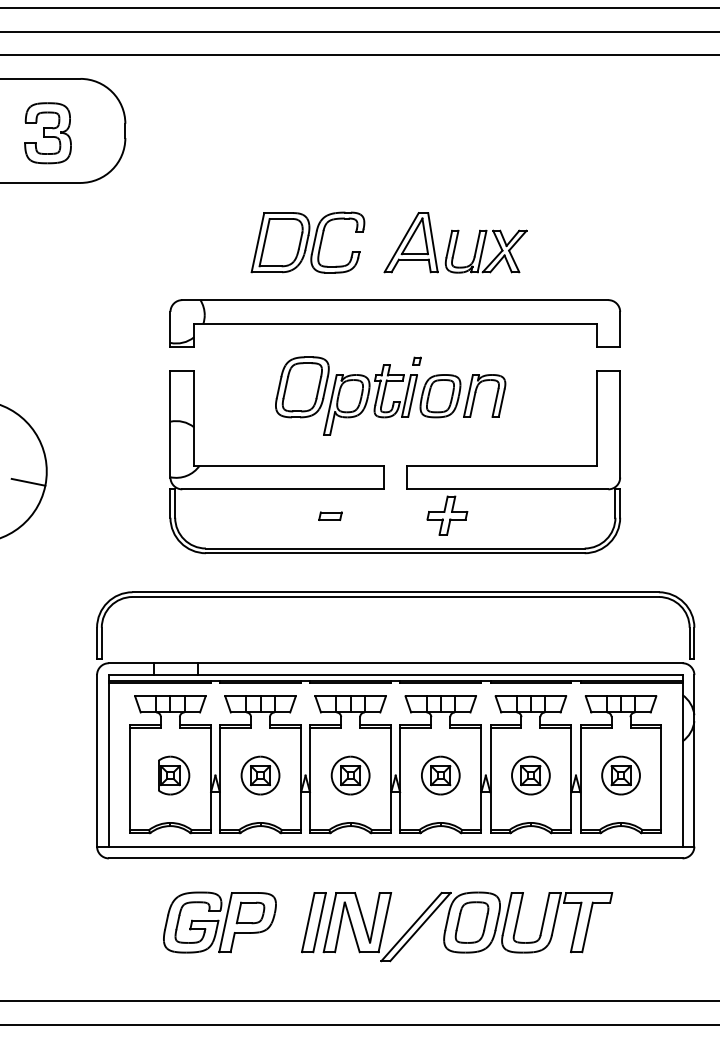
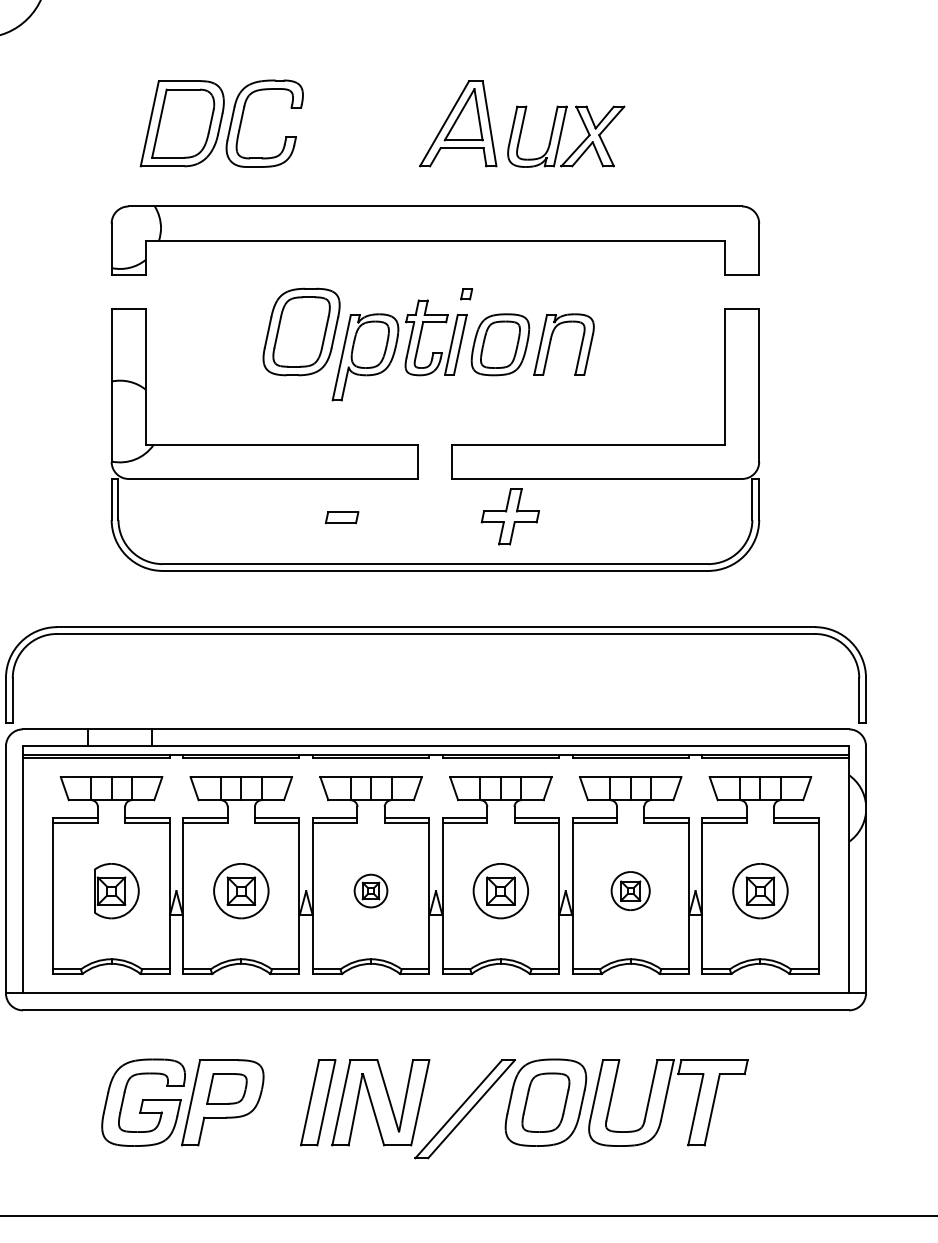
part: (307, 242) -> (221, 123), moved
part: (350, 775) -> (370, 890), size x0.6
part: (530, 775) -> (630, 890), size x0.7

